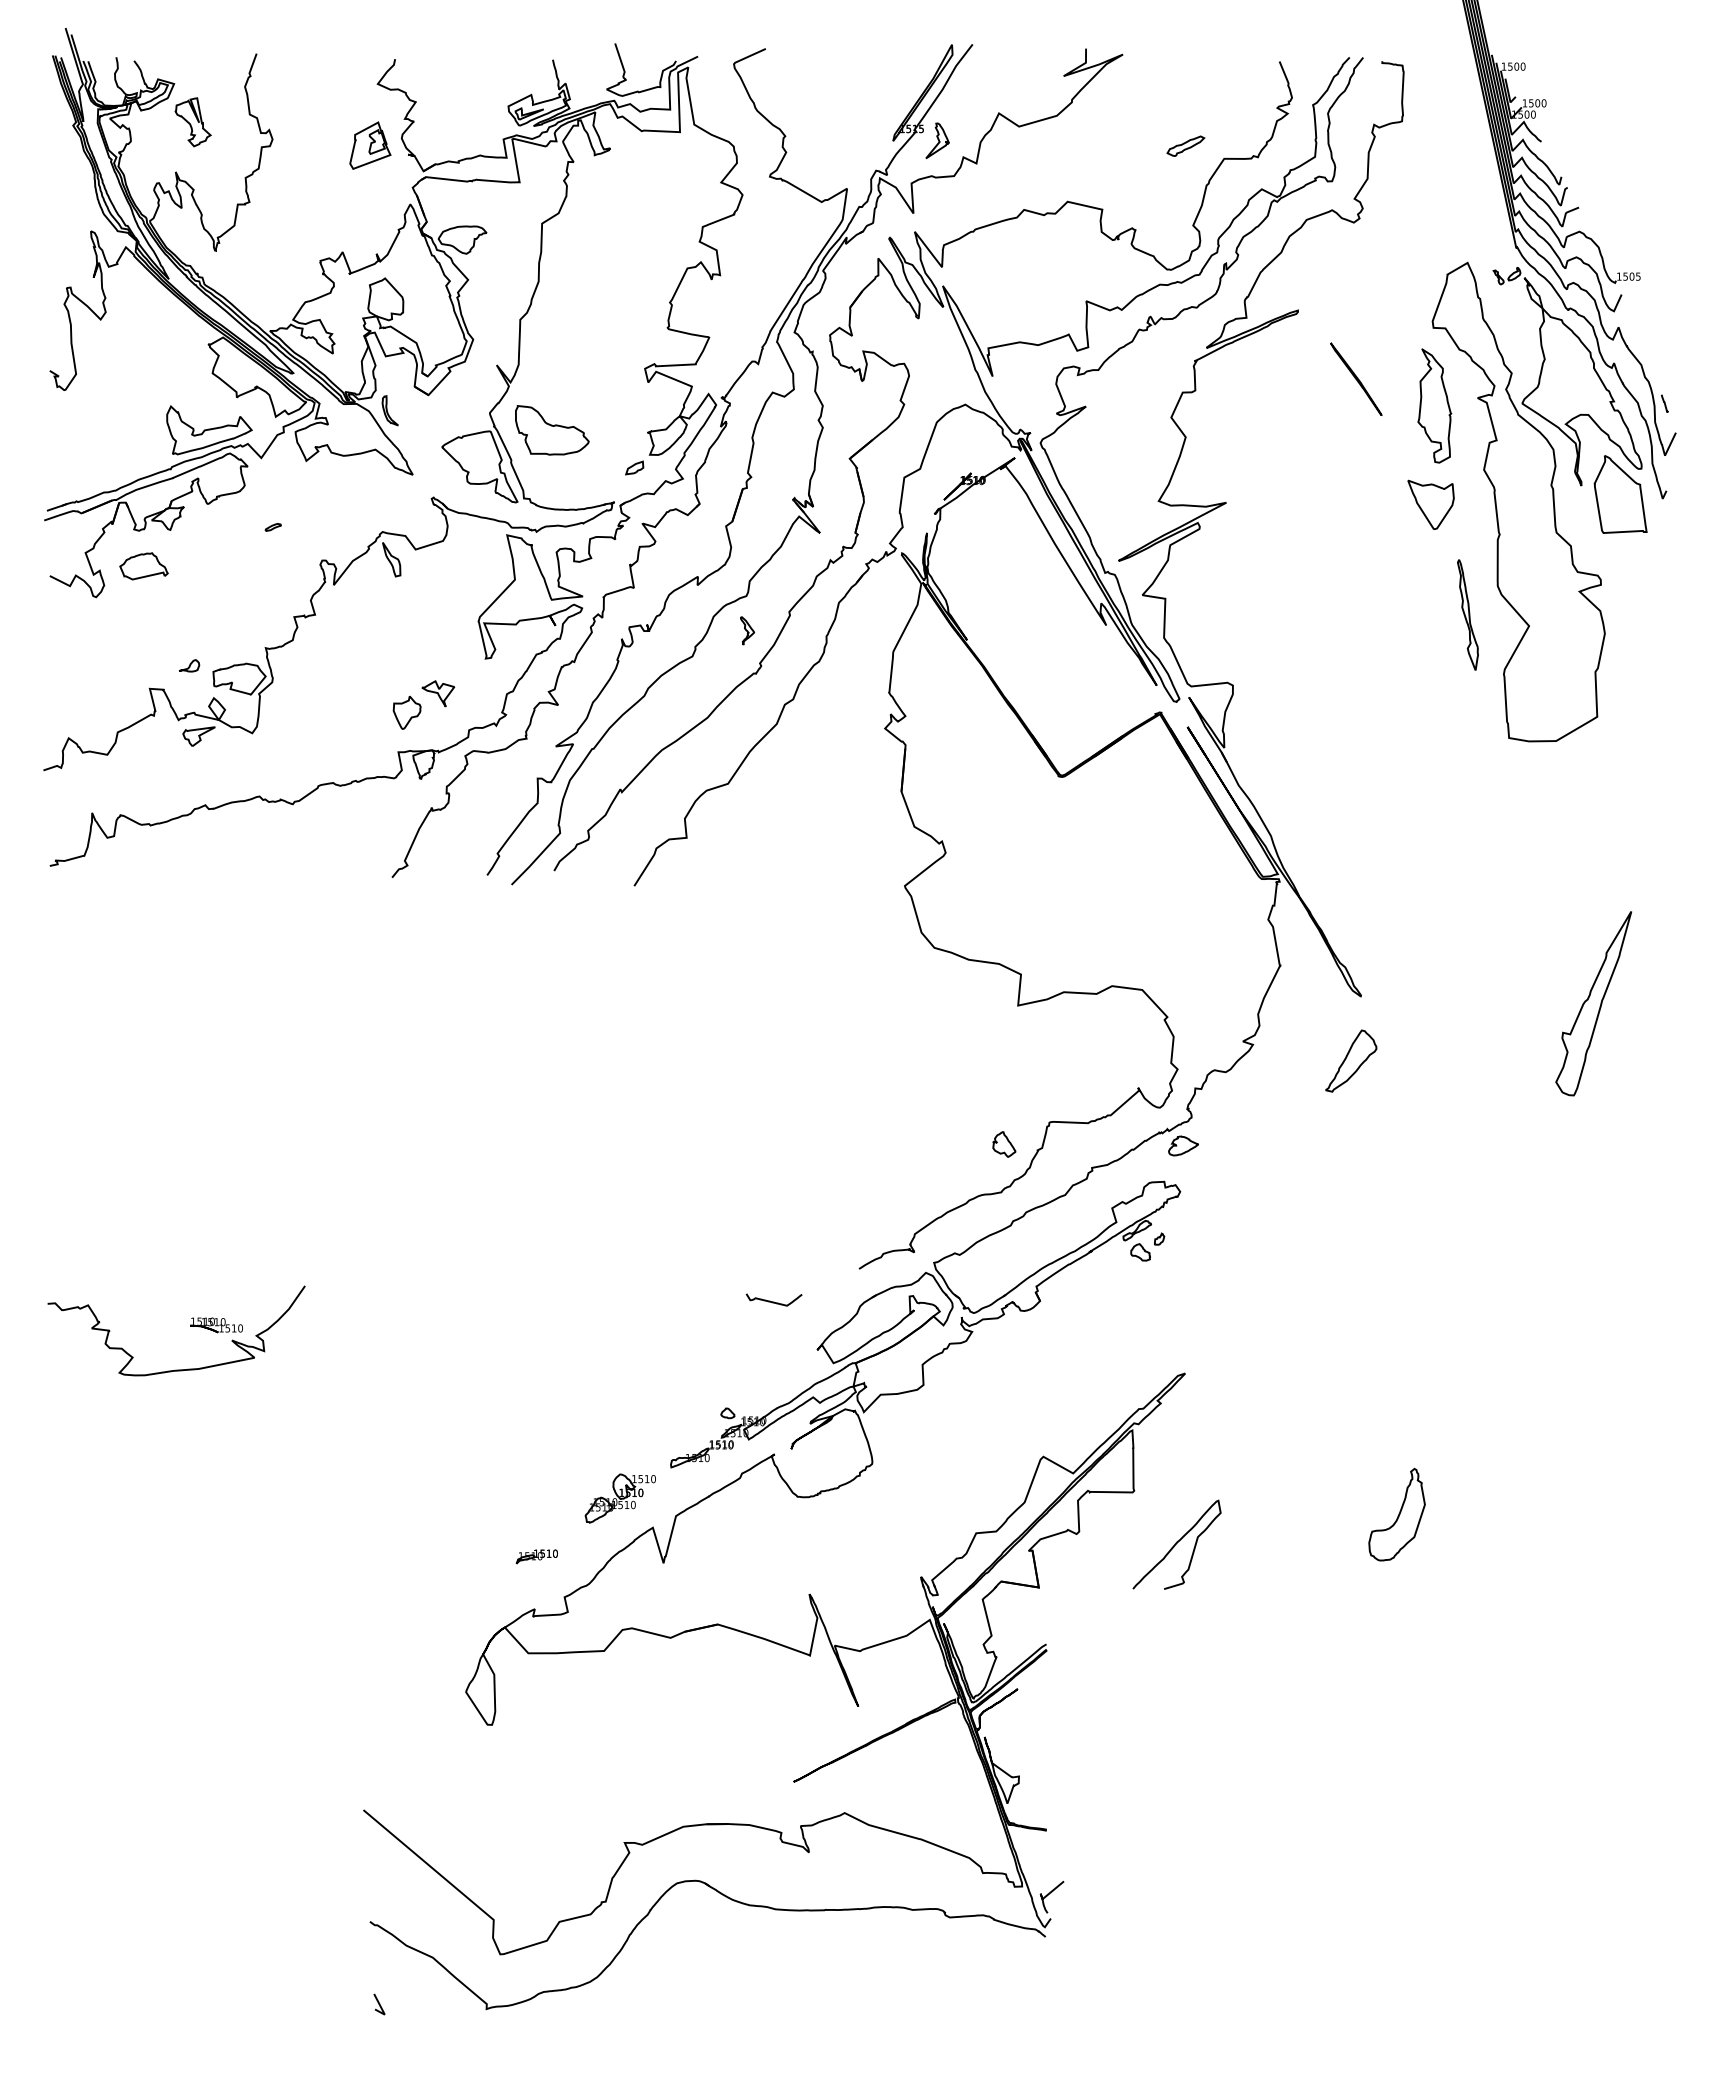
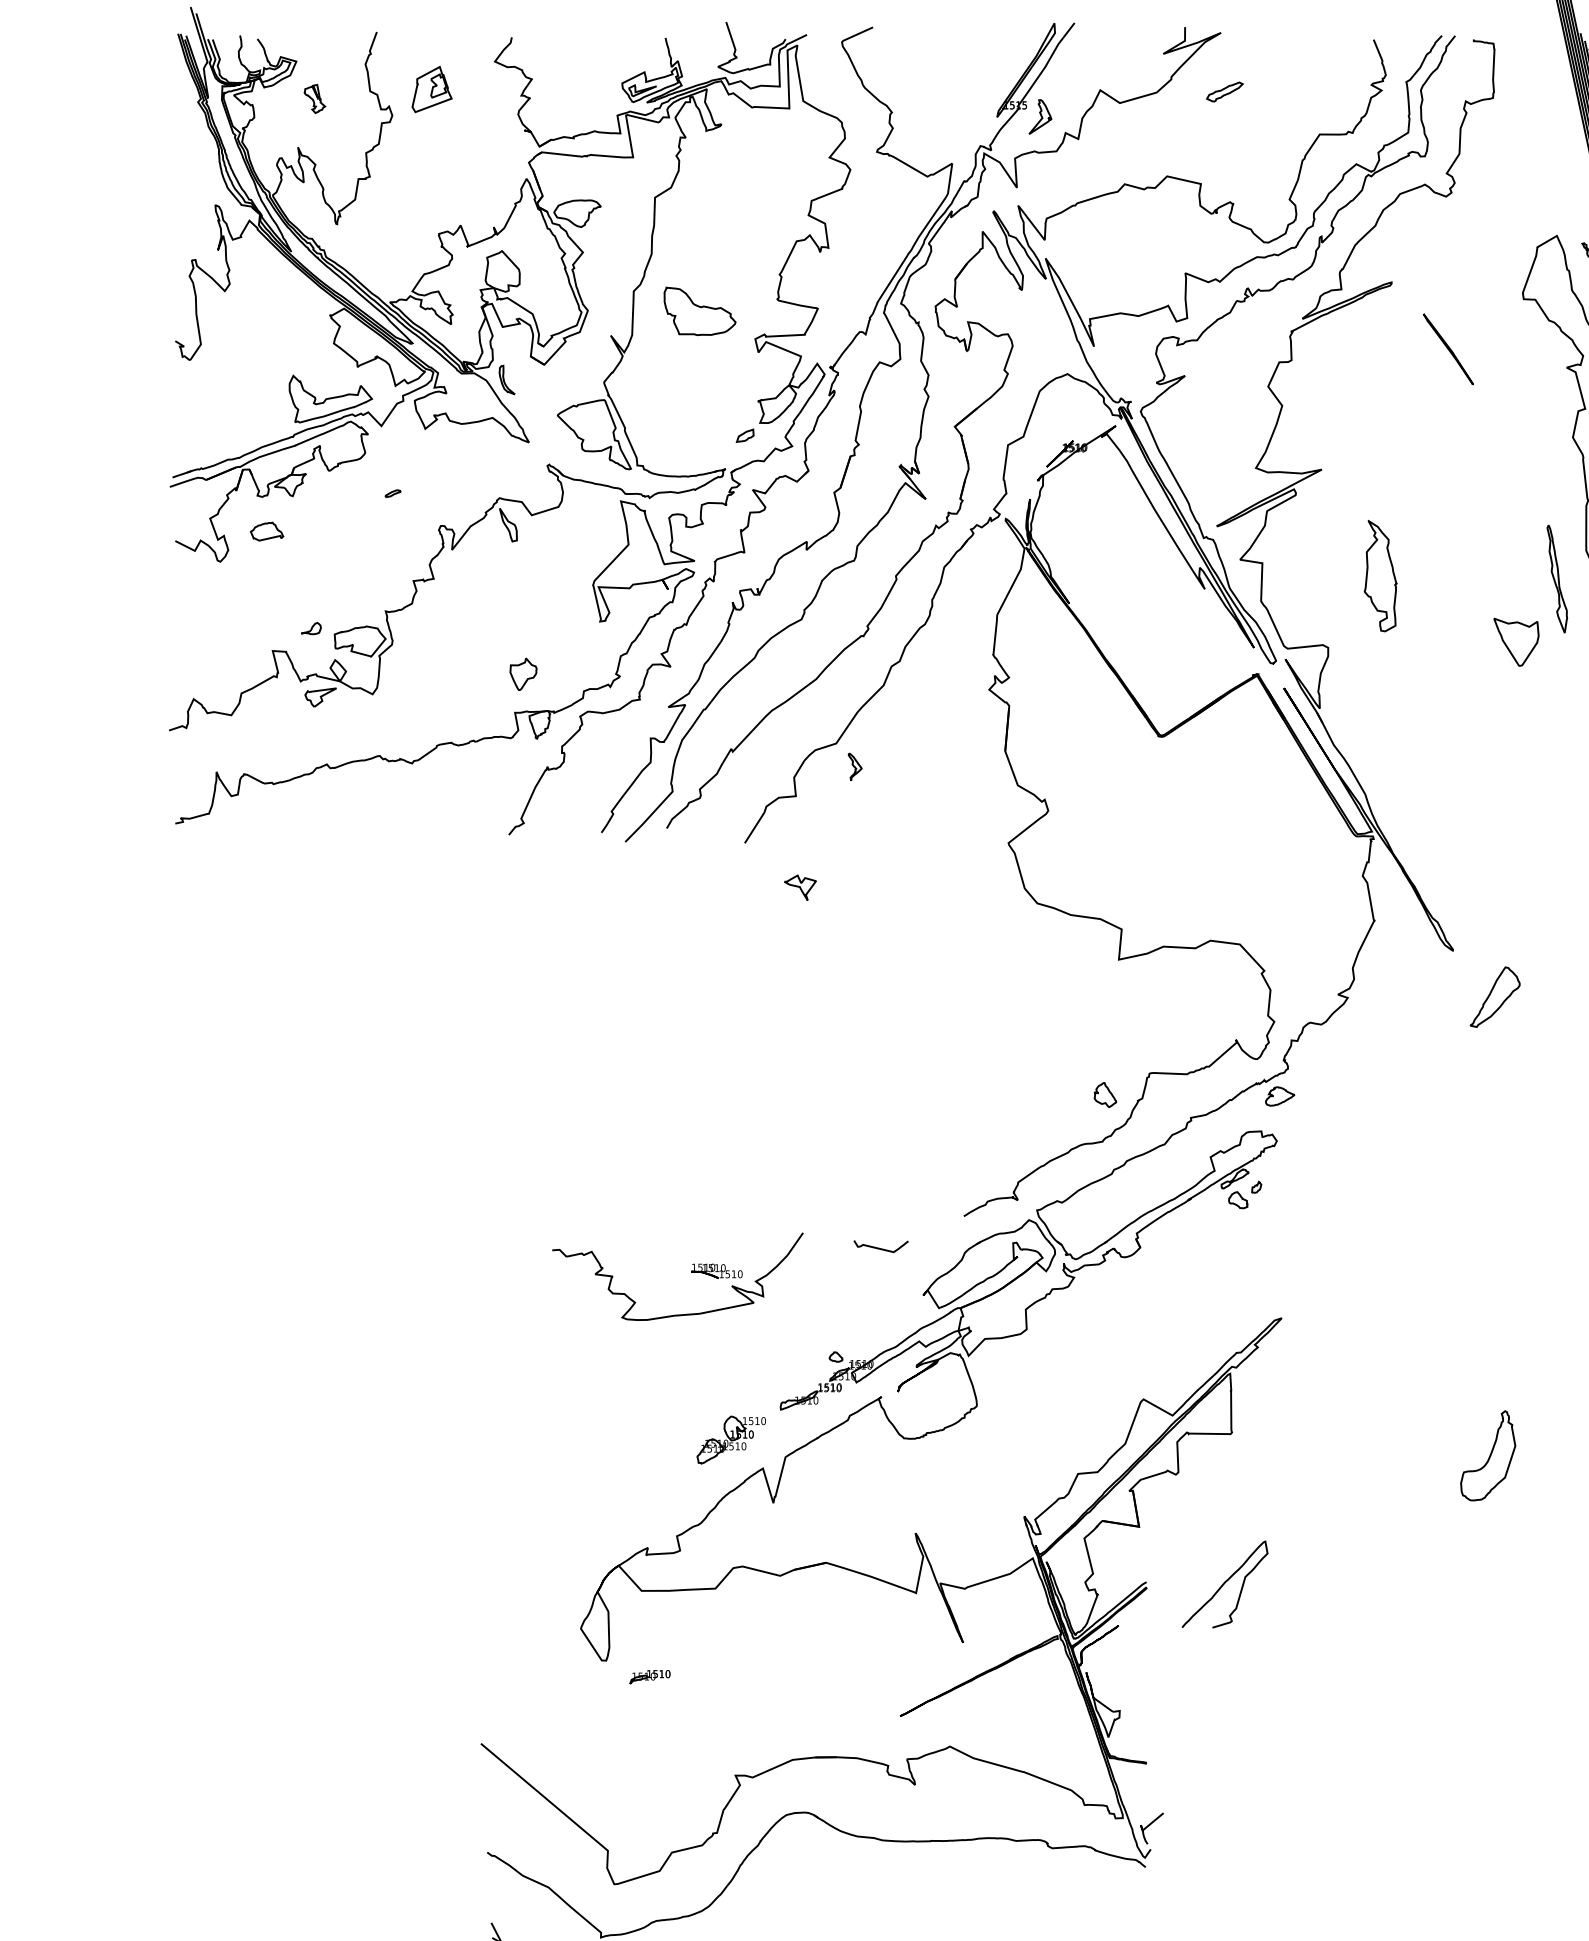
part: (192, 122) -> (314, 99), size x0.6
part: (370, 145) -> (432, 89), moved
part: (1185, 145) -> (1224, 91), moved
part: (1434, 405) -> (1380, 575), moved
part: (552, 430) -> (700, 311), moved
part: (1430, 504) -> (1515, 641), moved
part: (143, 566) -> (266, 531), size x0.7
part: (747, 630) -> (855, 766), moved
part: (438, 693) -> (800, 887), moved
part: (1351, 1060) -> (1495, 996), moved
part: (190, 1326) -> (691, 1272), moved
curve: (1176, 1544) -> (1224, 1584), moved
part: (536, 1556) -> (649, 1676), moved

